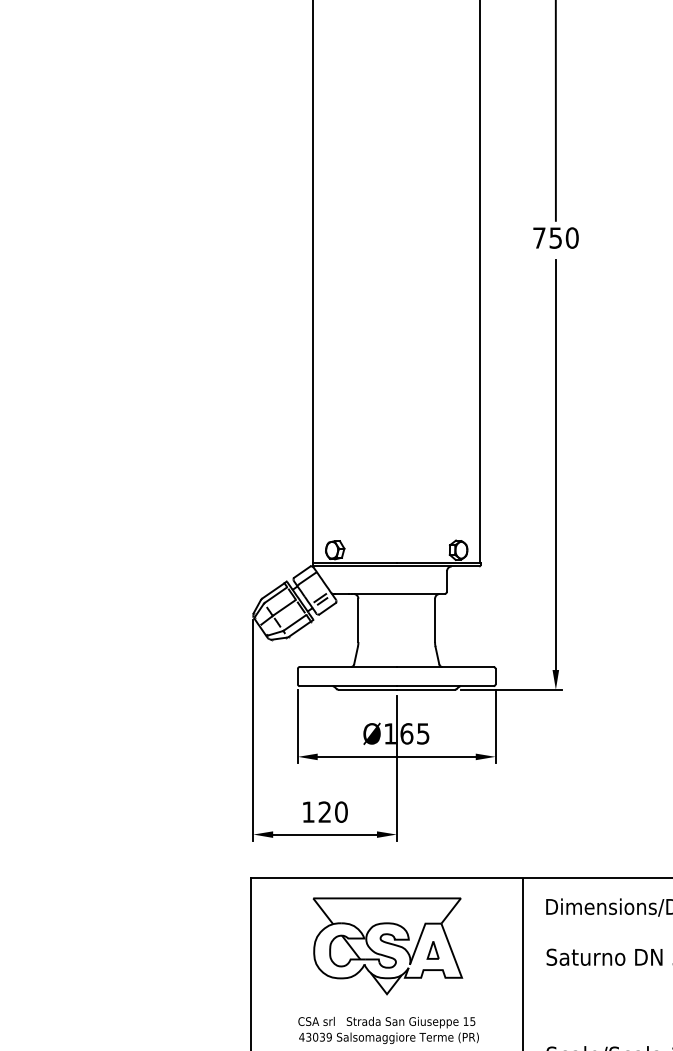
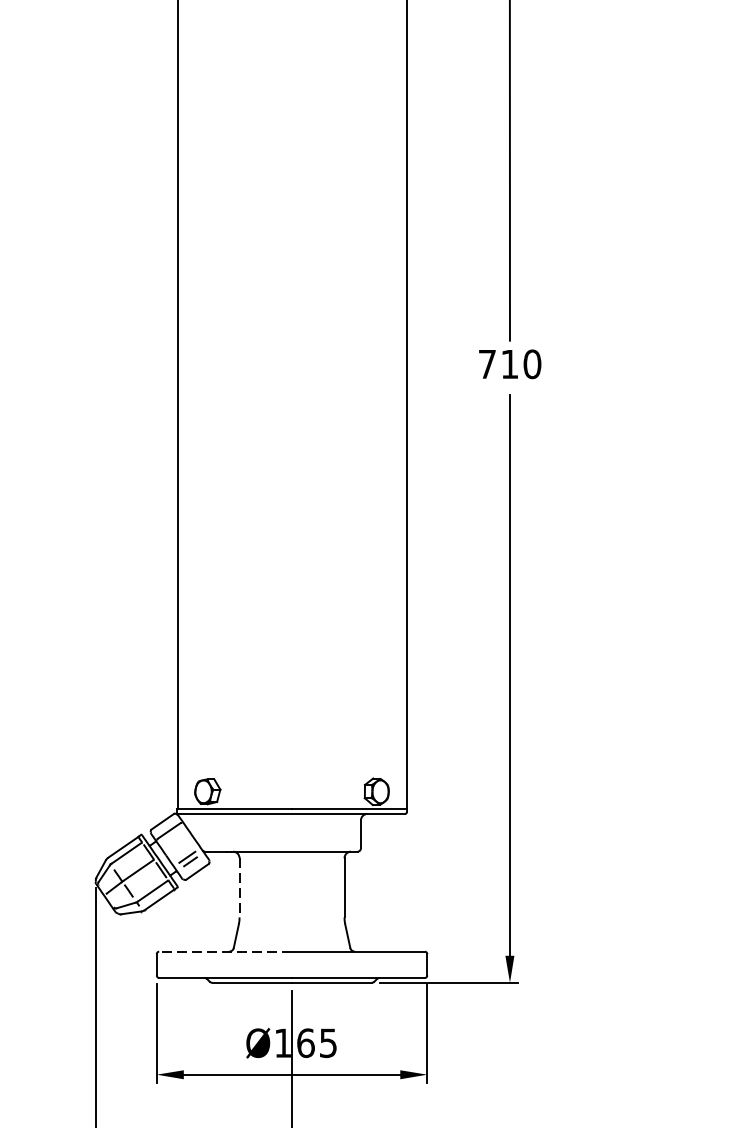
text: (555, 237) -> (509, 363), 750 -> 710
line: (358, 620) -> (239, 887), solid -> dashed
line: (348, 667) -> (226, 952), solid -> dashed

